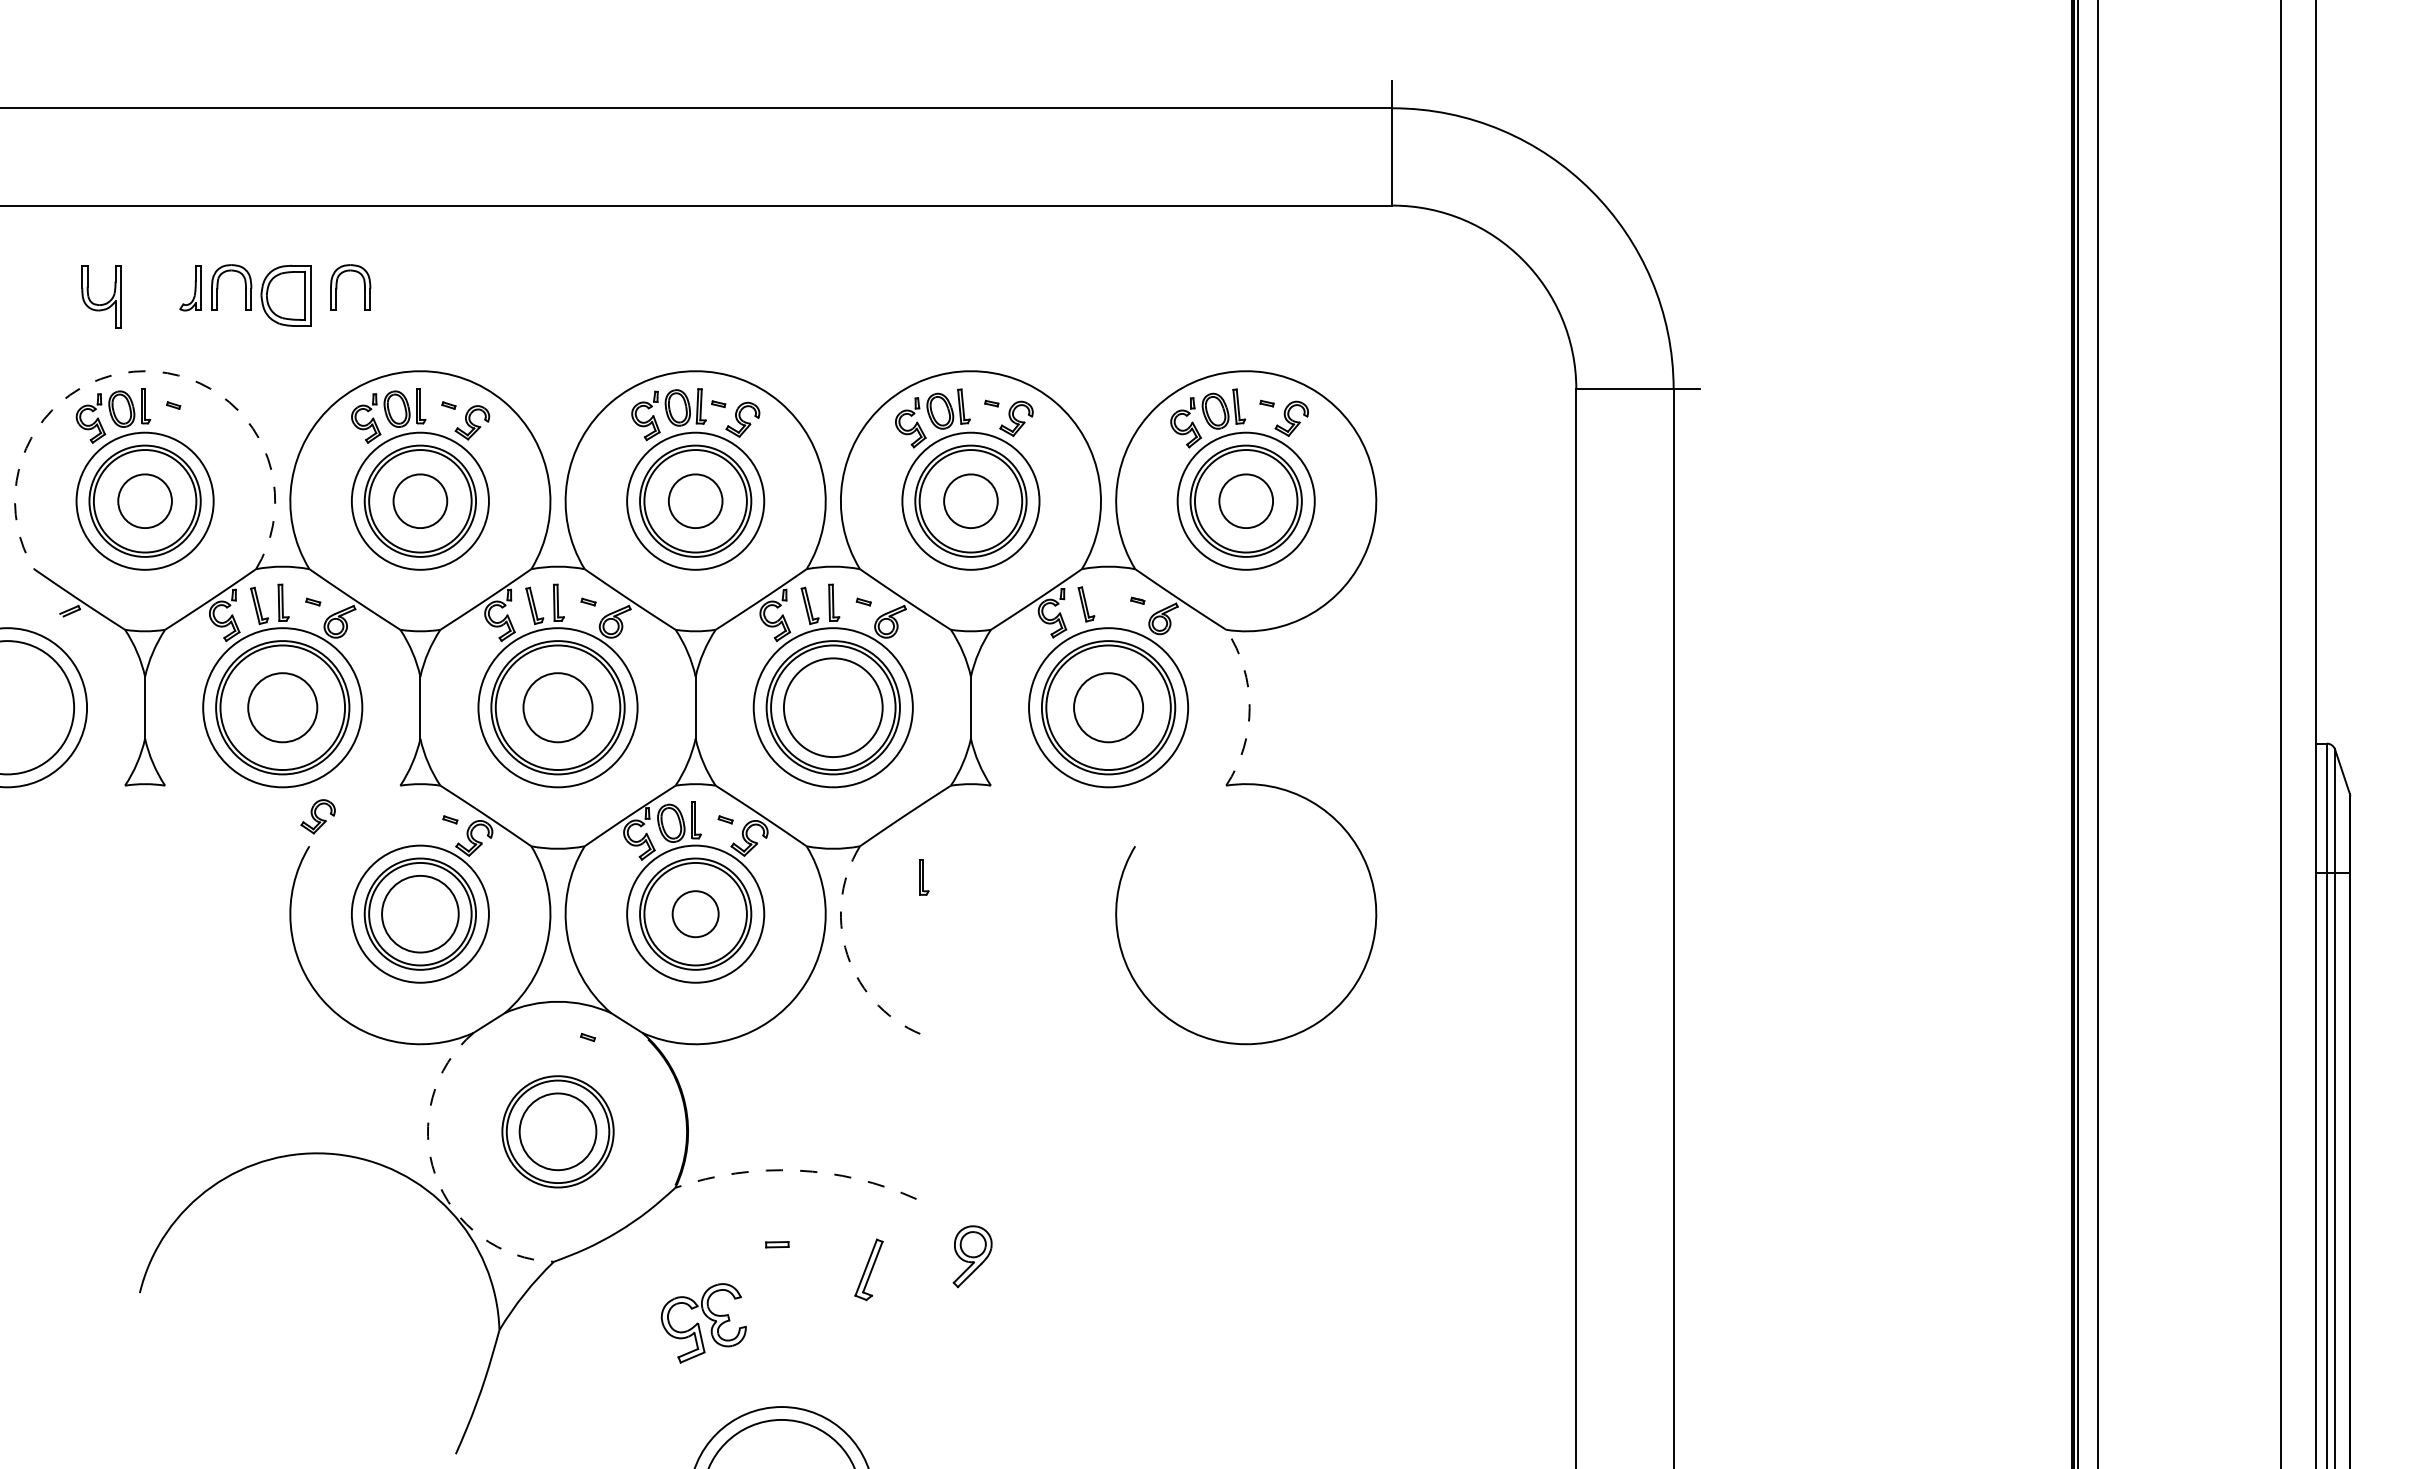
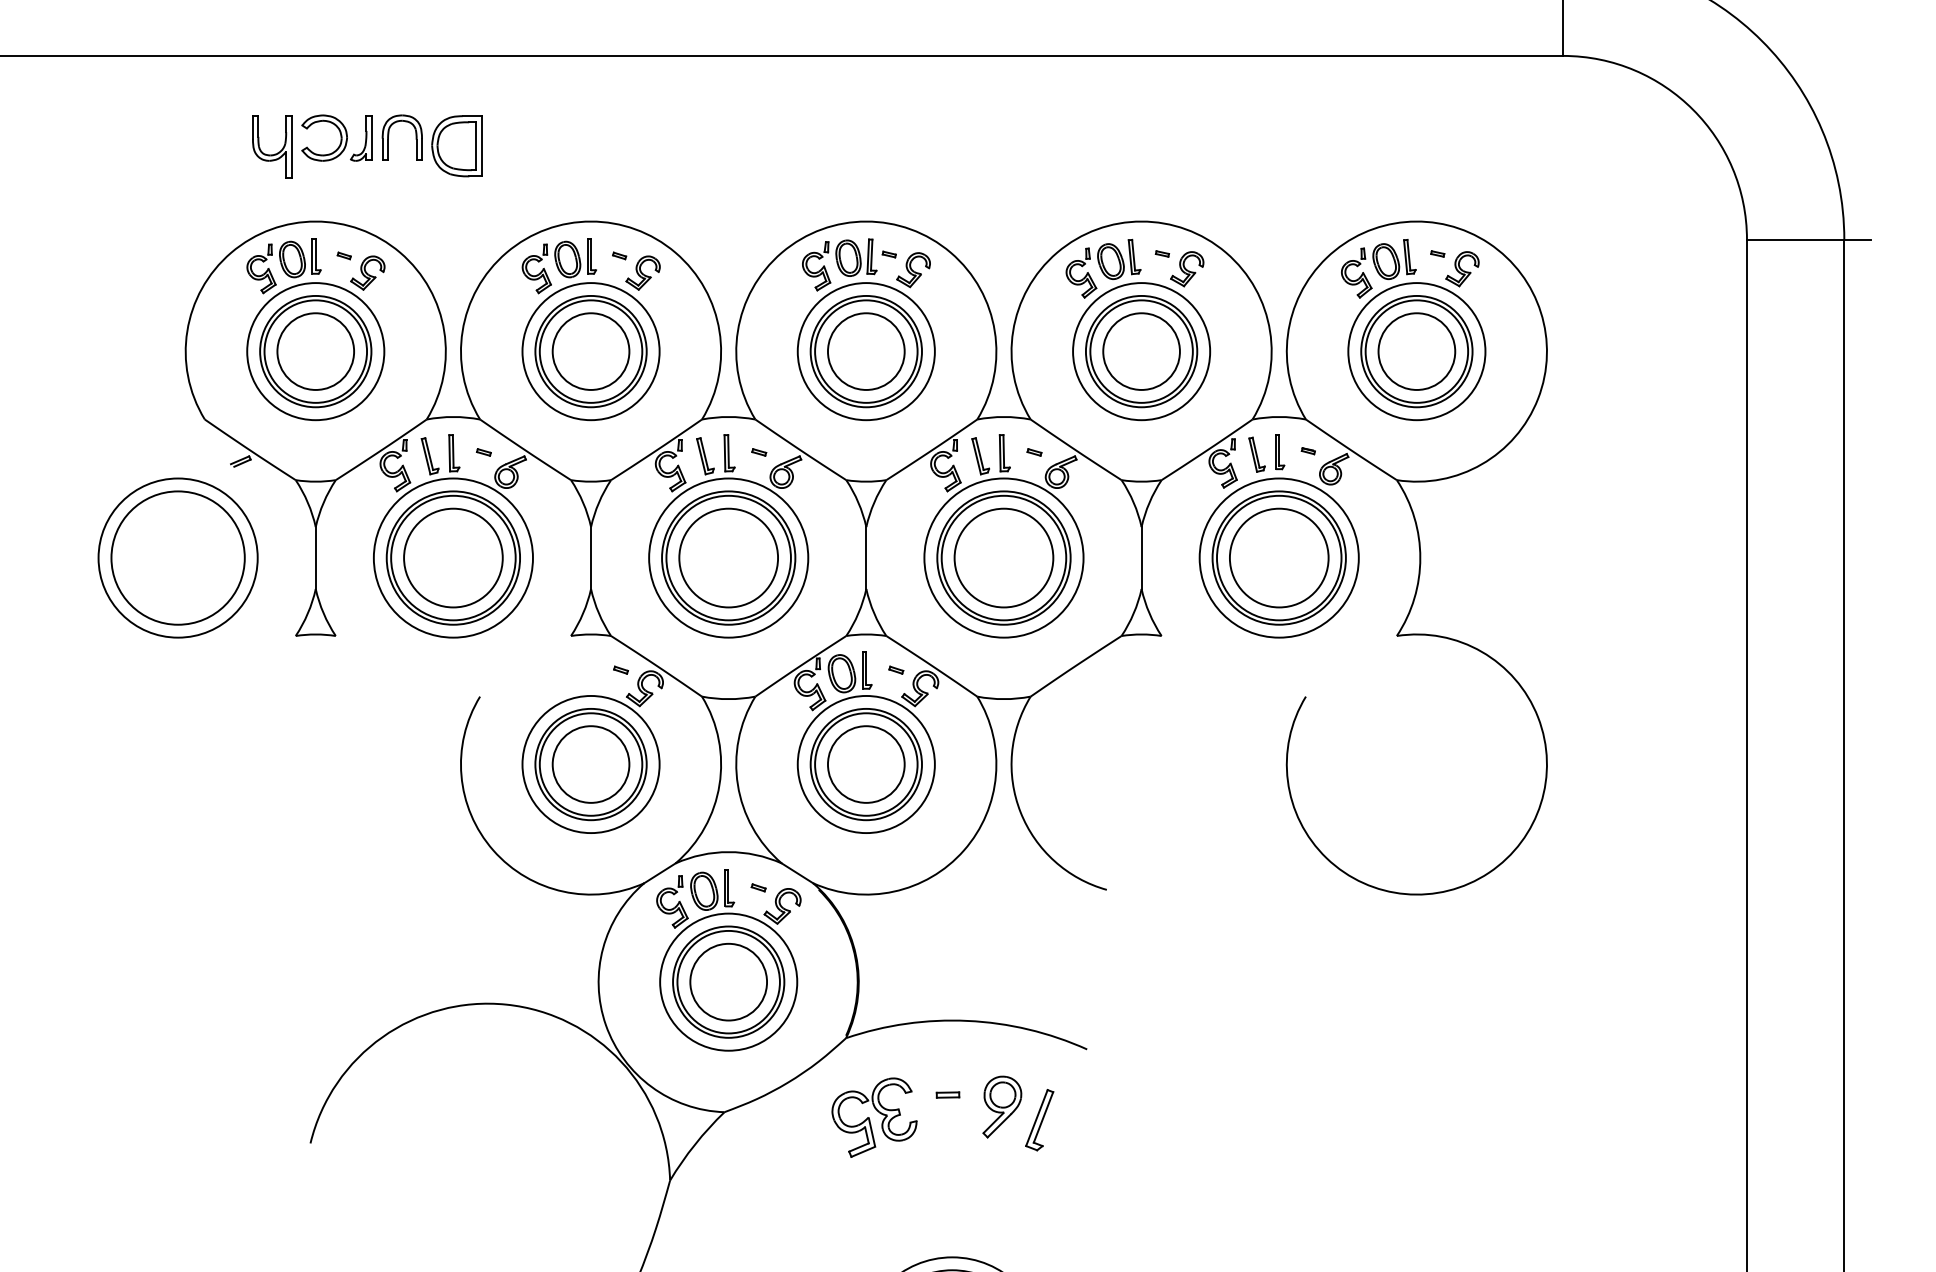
part: (160, 273) -> (331, 123), added
part: (337, 287) -> (508, 137), removed
arc: (145, 371) -> (316, 221), dashed -> solid
circle: (144, 500) -> (315, 350), size x1.43
circle: (420, 500) -> (591, 350), size x1.43
circle: (695, 500) -> (866, 350), size x1.43
circle: (970, 500) -> (1141, 350), size x1.43
circle: (1245, 500) -> (1416, 350), size x1.43
circle: (282, 707) -> (453, 557), size x1.43
circle: (557, 707) -> (728, 557), size x1.43
circle: (1108, 707) -> (1279, 557), size x1.43
arc: (1249, 707) -> (1420, 557), dashed -> solid
part: (317, 816) -> (367, 272), moved
part: (924, 877) -> (1280, 451), moved
circle: (695, 913) -> (866, 763), size x1.67
arc: (849, 961) -> (1020, 811), dashed -> solid
part: (557, 1110) -> (728, 960), added
arc: (797, 1170) -> (968, 1020), dashed -> solid
arc: (435, 1174) -> (606, 1024), dashed -> solid
part: (972, 1256) -> (1002, 1106), moved
part: (703, 1323) -> (874, 1117), moved

